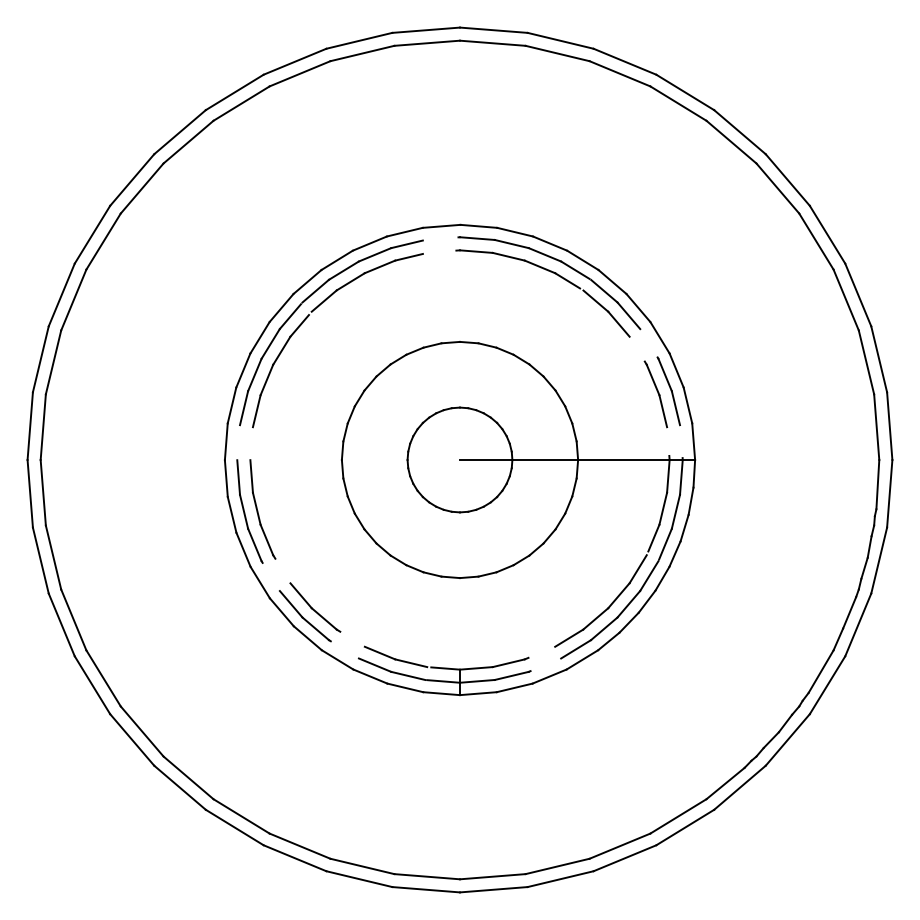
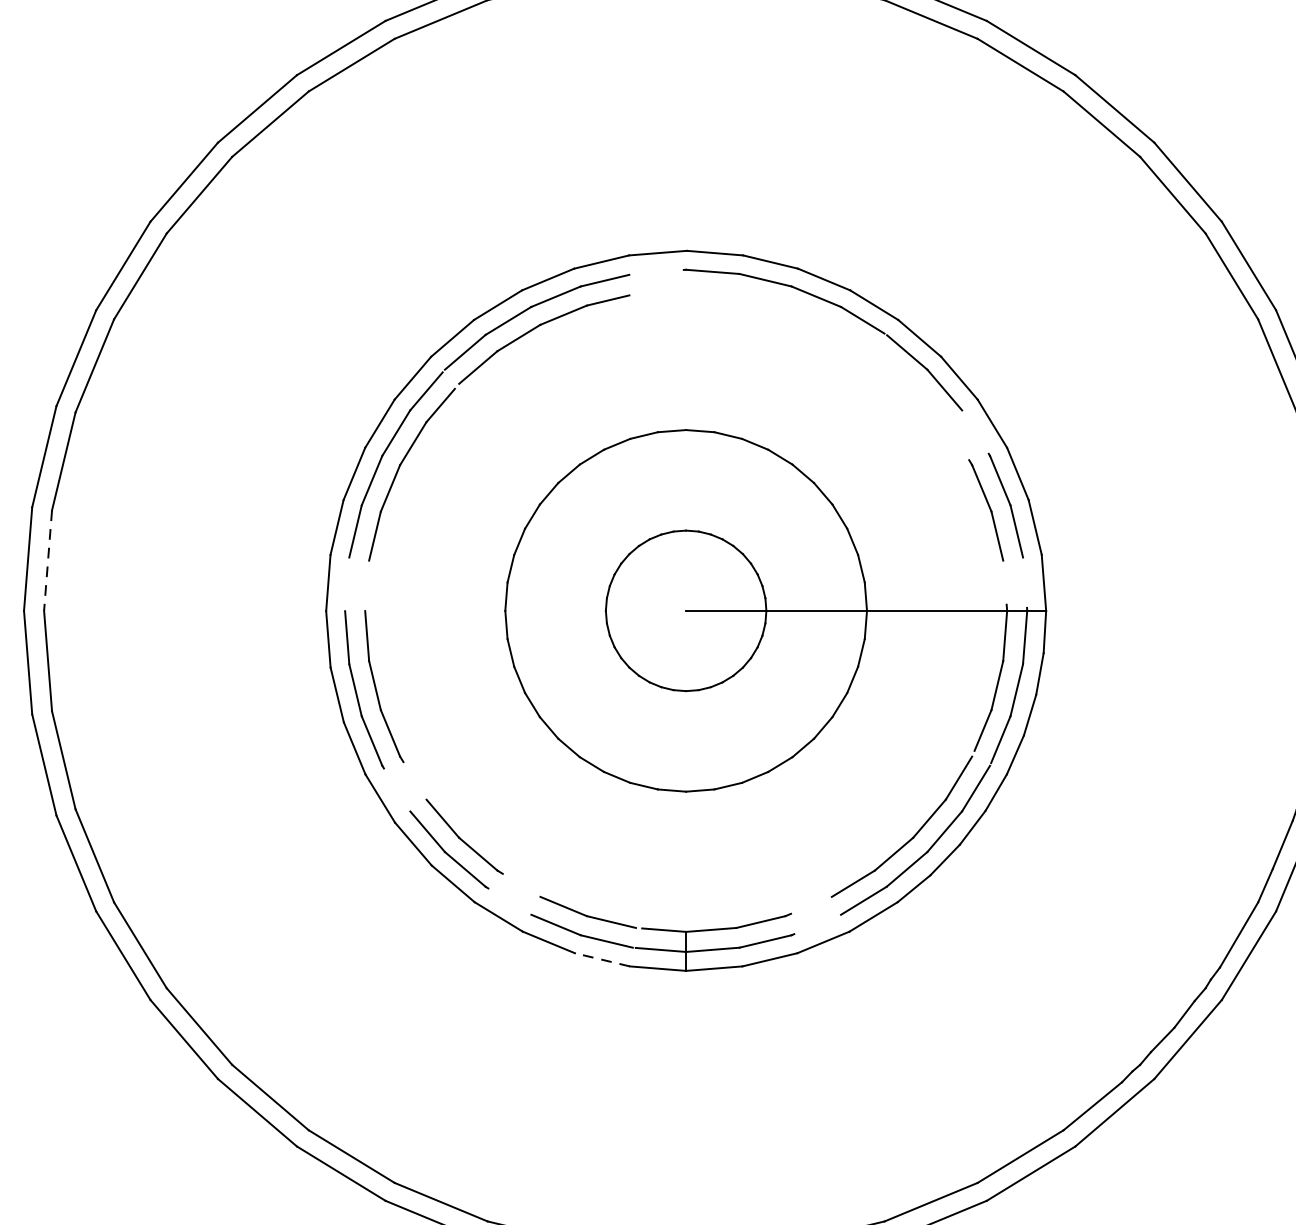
part: (552, 273) -> (827, 325), removed
line: (43, 427) -> (48, 561), solid -> dashed
line: (404, 687) -> (601, 959), solid -> dashed

